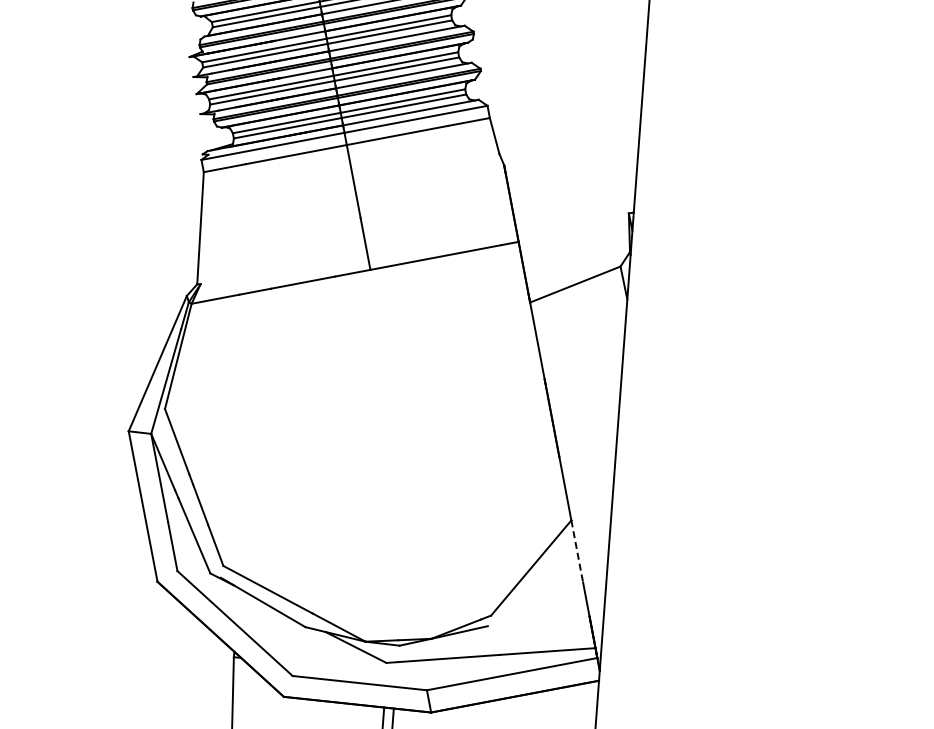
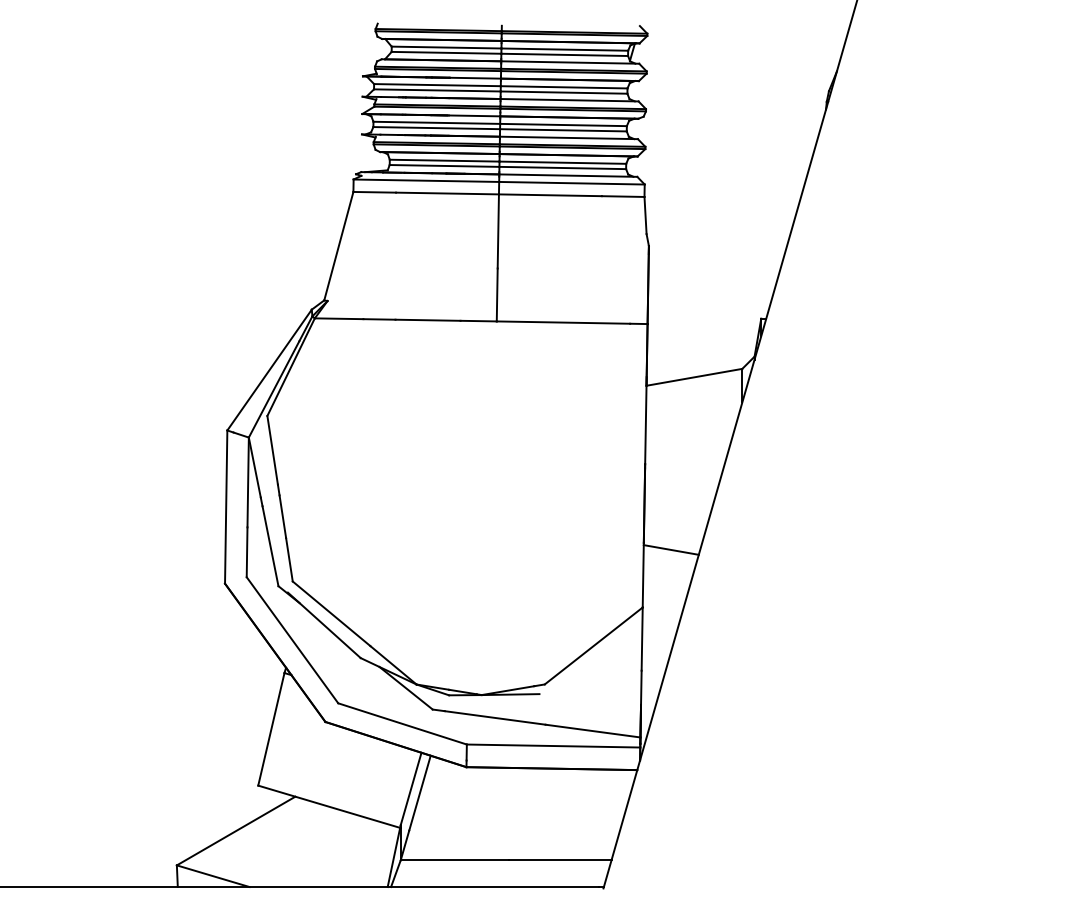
line: (586, 457) -> (670, 549), added
line: (577, 551) -> (642, 639), dashed -> solid

